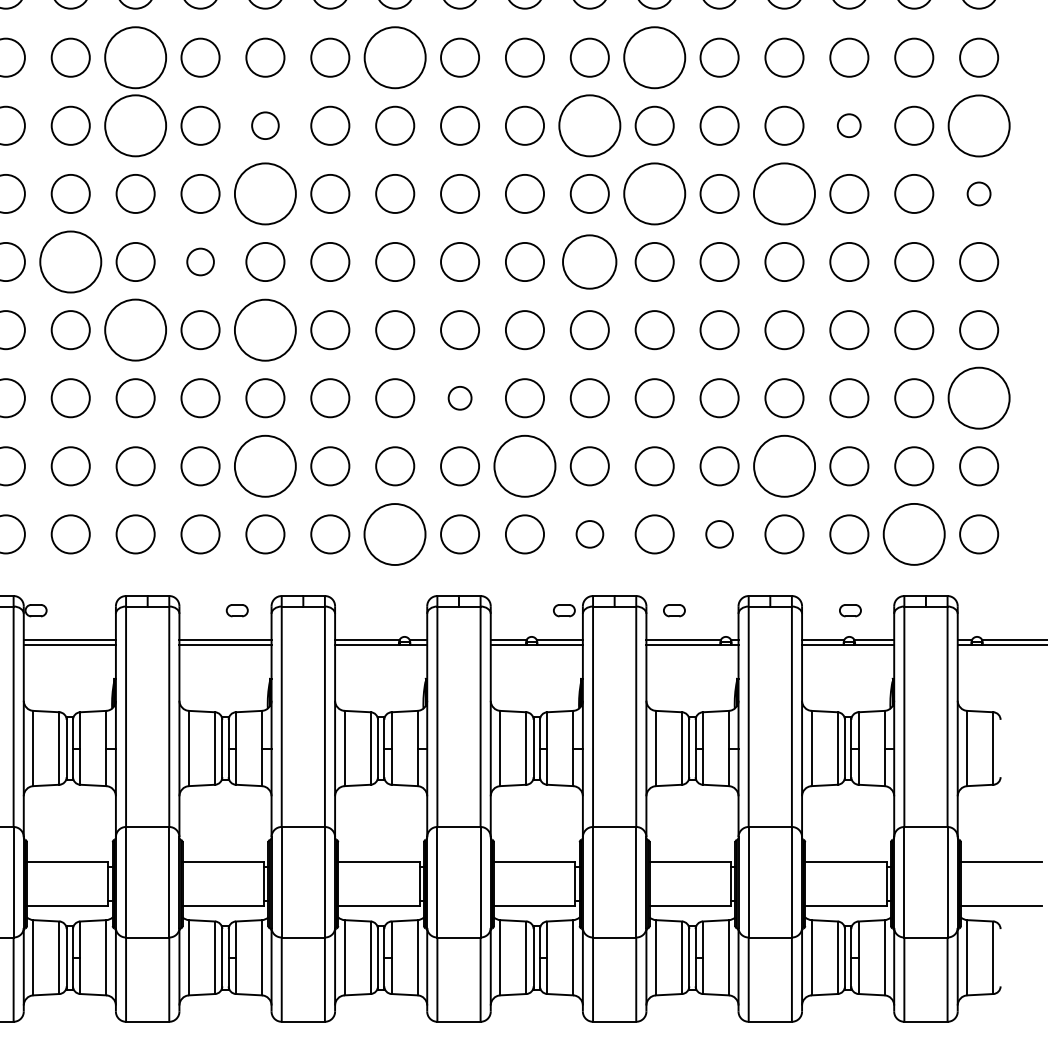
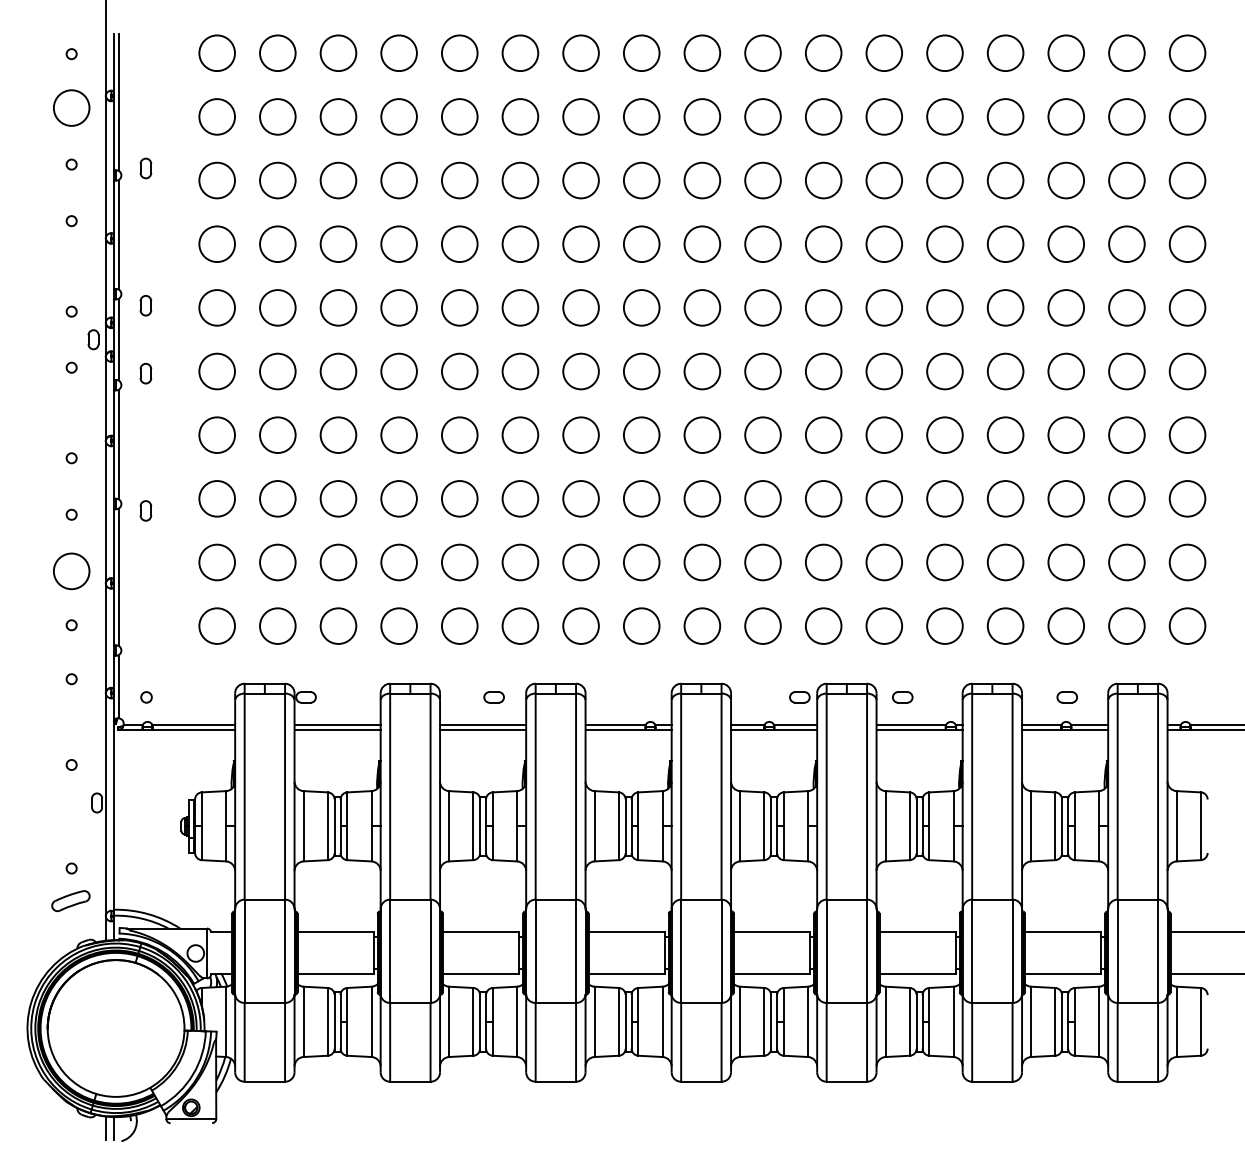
circle: (134, 57) -> (398, 180), size x0.62
circle: (394, 57) -> (641, 180), size x0.62
circle: (654, 57) -> (884, 180), size x0.62
circle: (265, 125) -> (520, 243), size x1.43
circle: (848, 125) -> (1065, 243), size x1.67
circle: (979, 125) -> (1187, 243), size x0.62
circle: (134, 126) -> (398, 244), size x0.62
circle: (589, 126) -> (823, 244), size x0.62
circle: (265, 193) -> (520, 307), size x0.62
circle: (654, 193) -> (884, 307), size x0.62
circle: (784, 193) -> (1005, 307), size x0.62
circle: (979, 193) -> (1187, 307), size x1.67
circle: (70, 261) -> (338, 371), size x0.62
circle: (200, 261) -> (459, 371), size x1.43
circle: (589, 261) -> (823, 371), size x0.71
circle: (265, 329) -> (520, 434), size x0.62
circle: (134, 330) -> (398, 435), size x0.62
circle: (460, 397) -> (702, 498), size x1.67
circle: (979, 397) -> (1187, 498), size x0.62
circle: (265, 466) -> (520, 562), size x0.62
circle: (524, 466) -> (762, 562), size x0.62
circle: (784, 466) -> (1005, 562), size x0.62
circle: (394, 533) -> (641, 625), size x0.62
circle: (589, 533) -> (823, 625), size x1.43
circle: (719, 533) -> (944, 625), size x1.43
circle: (913, 533) -> (1126, 625), size x0.62

